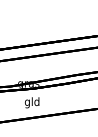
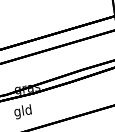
text: (32, 102) -> (23, 111), moved

